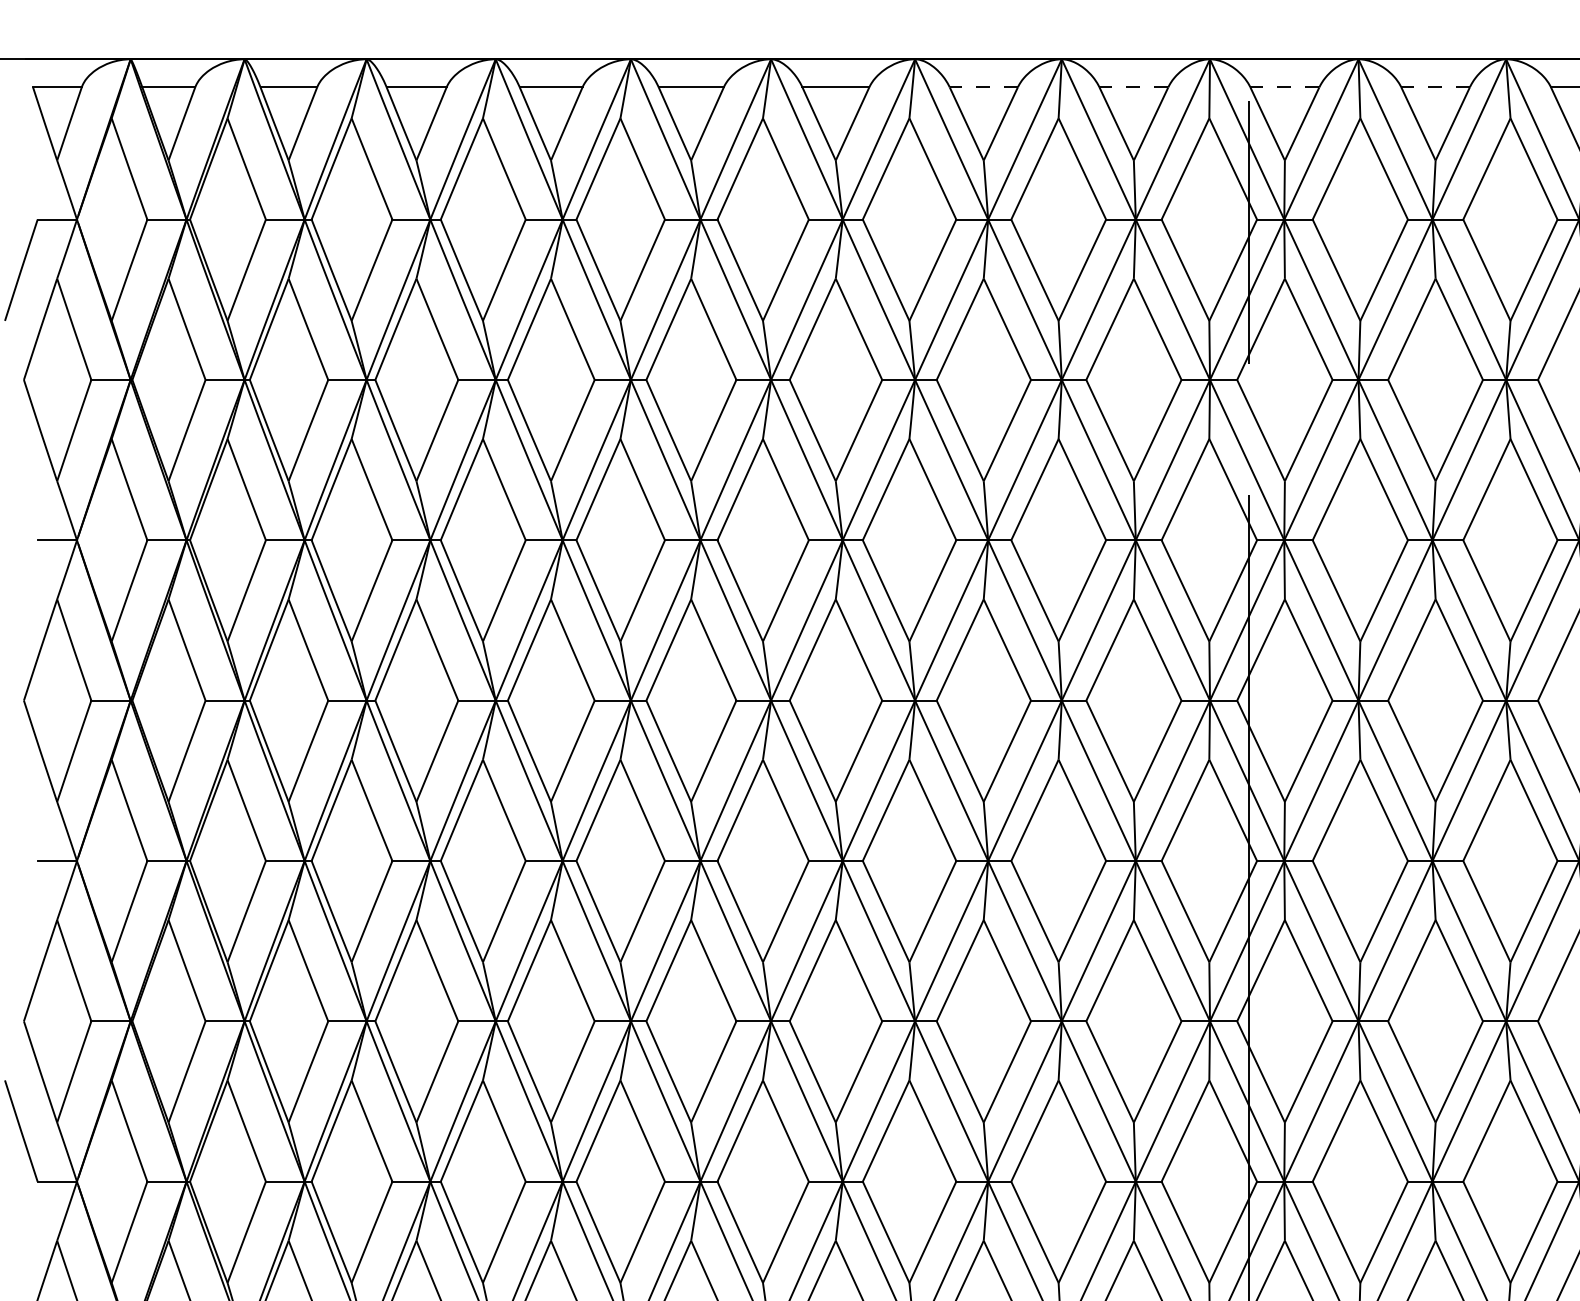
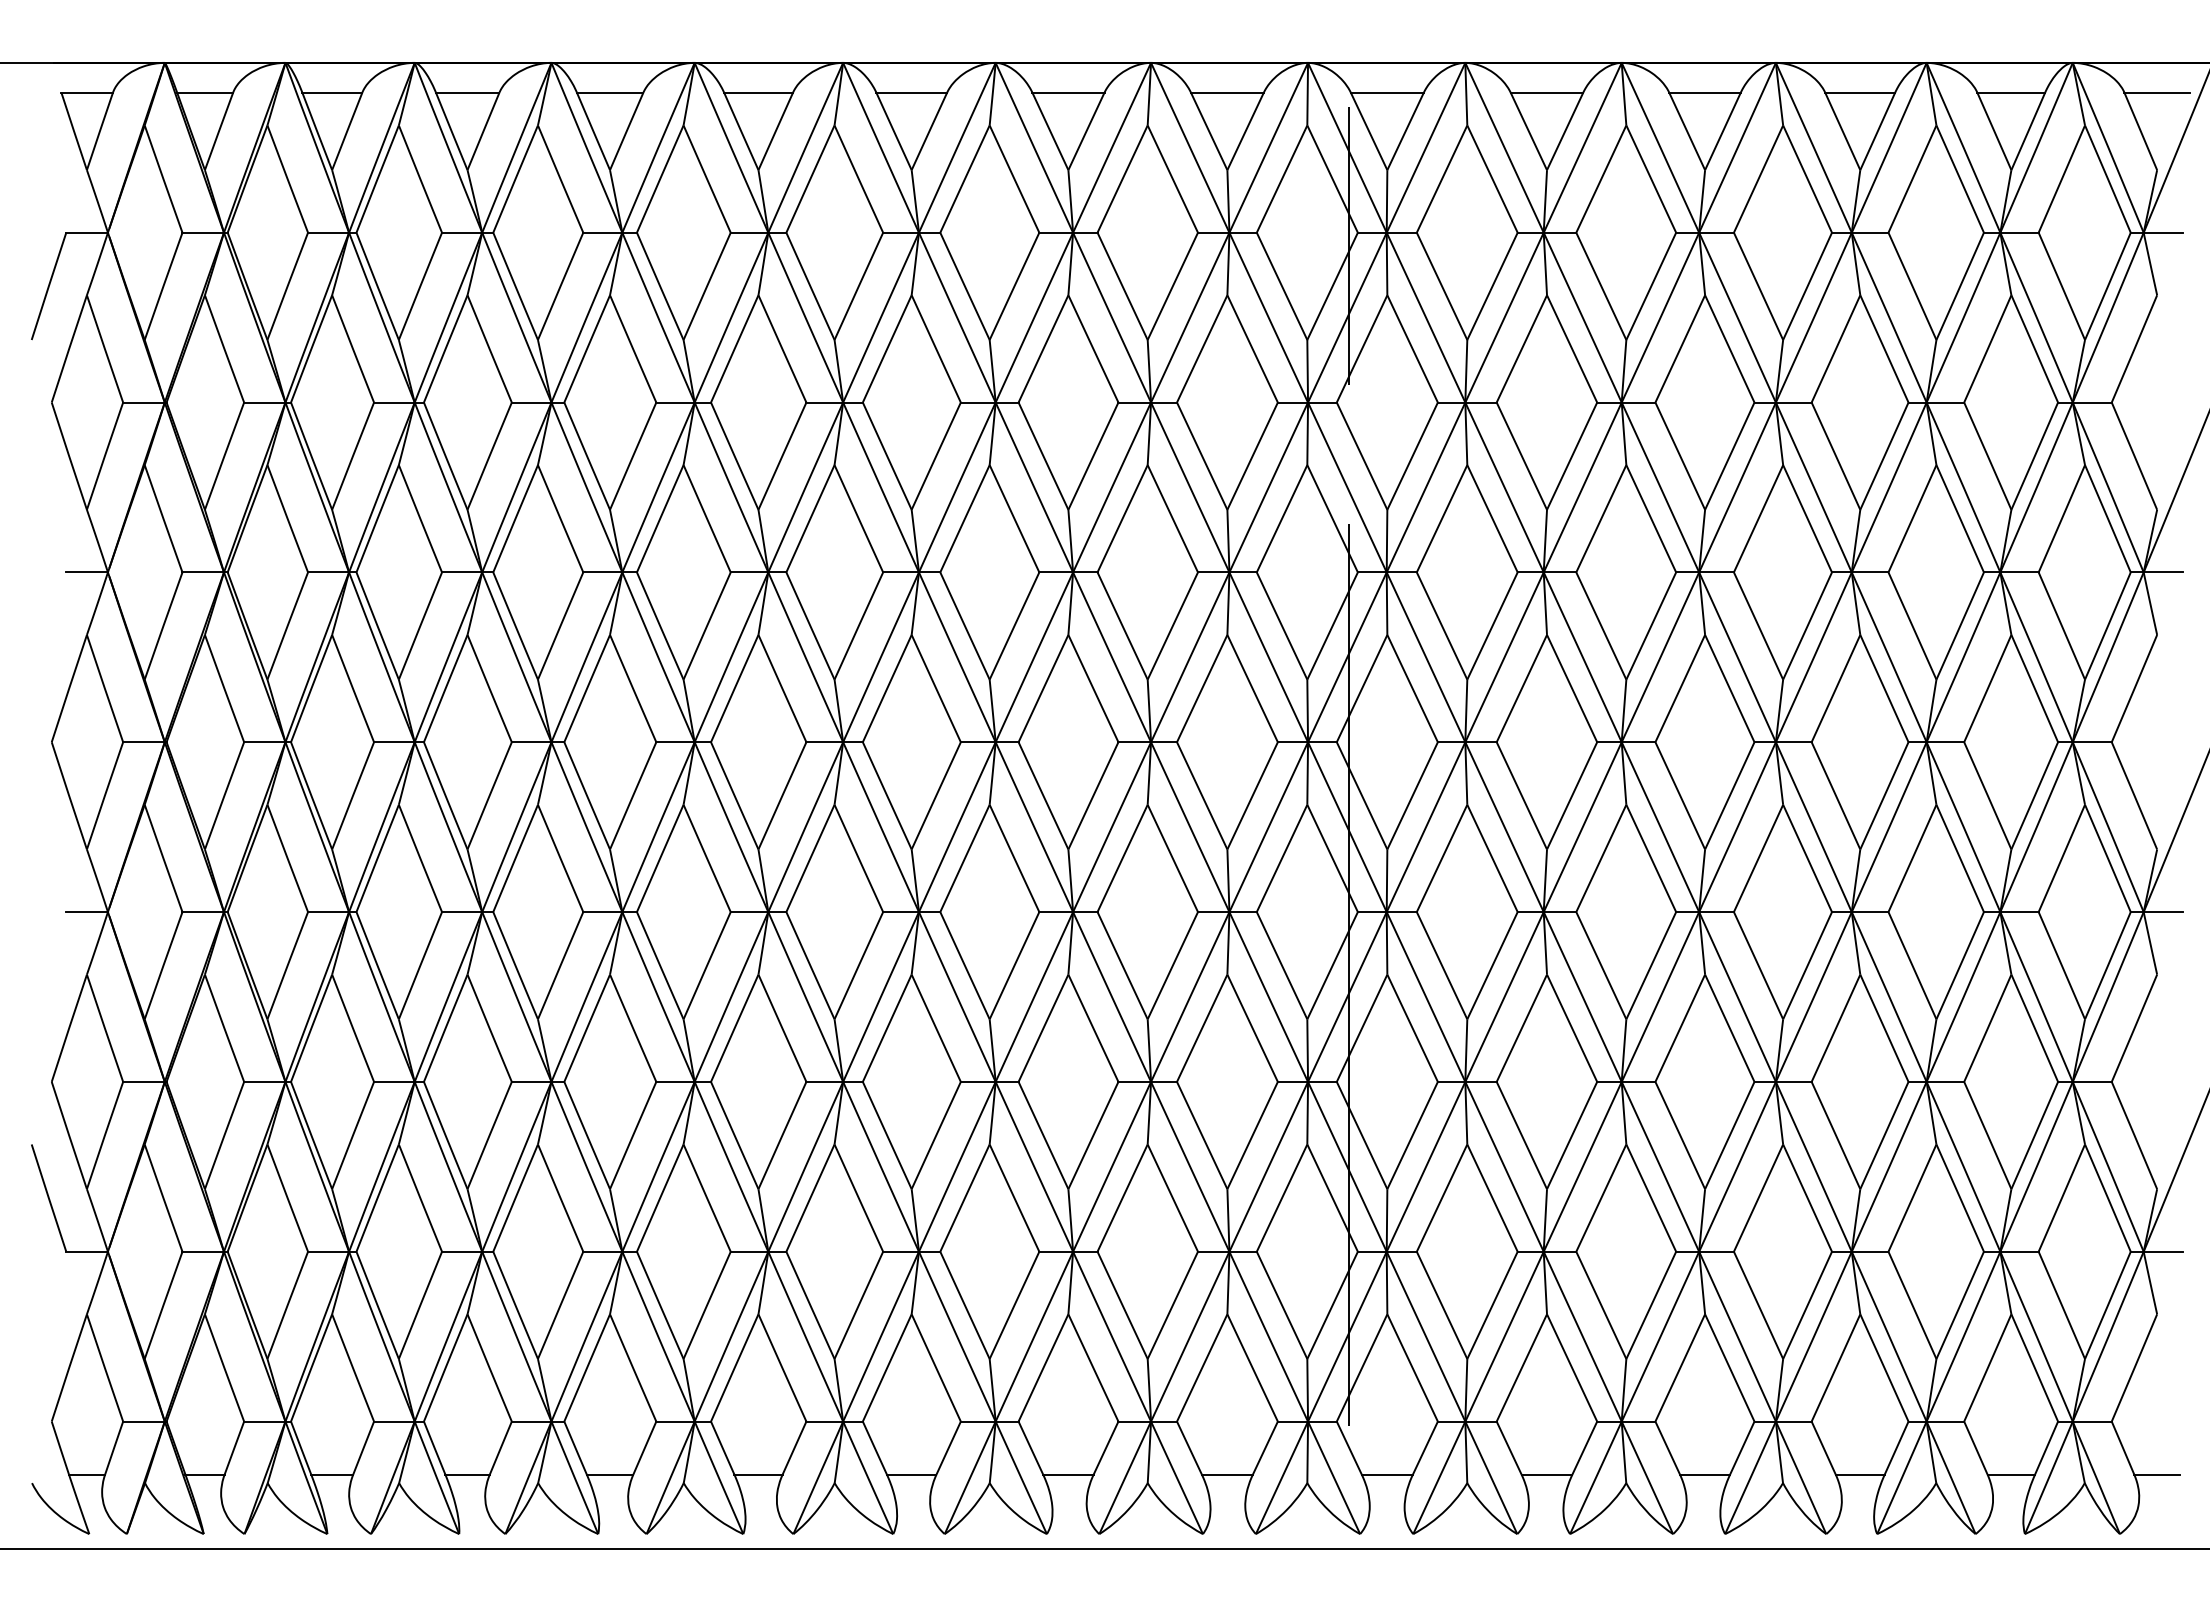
line: (982, 87) -> (1067, 92), dashed -> solid
line: (1133, 87) -> (1226, 92), dashed -> solid
line: (1285, 87) -> (1387, 92), dashed -> solid
line: (1435, 87) -> (1546, 92), dashed -> solid

